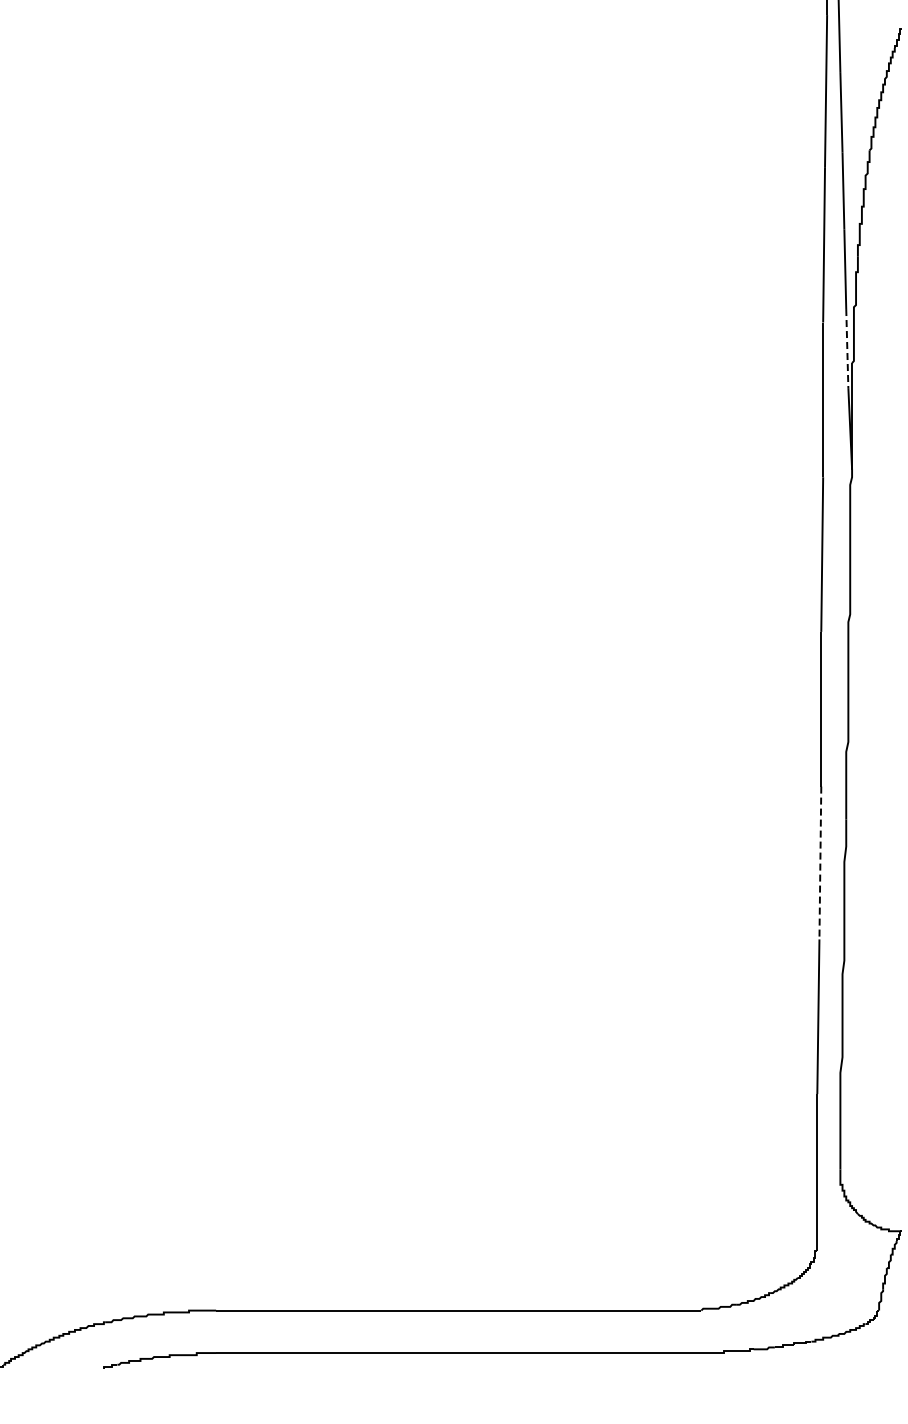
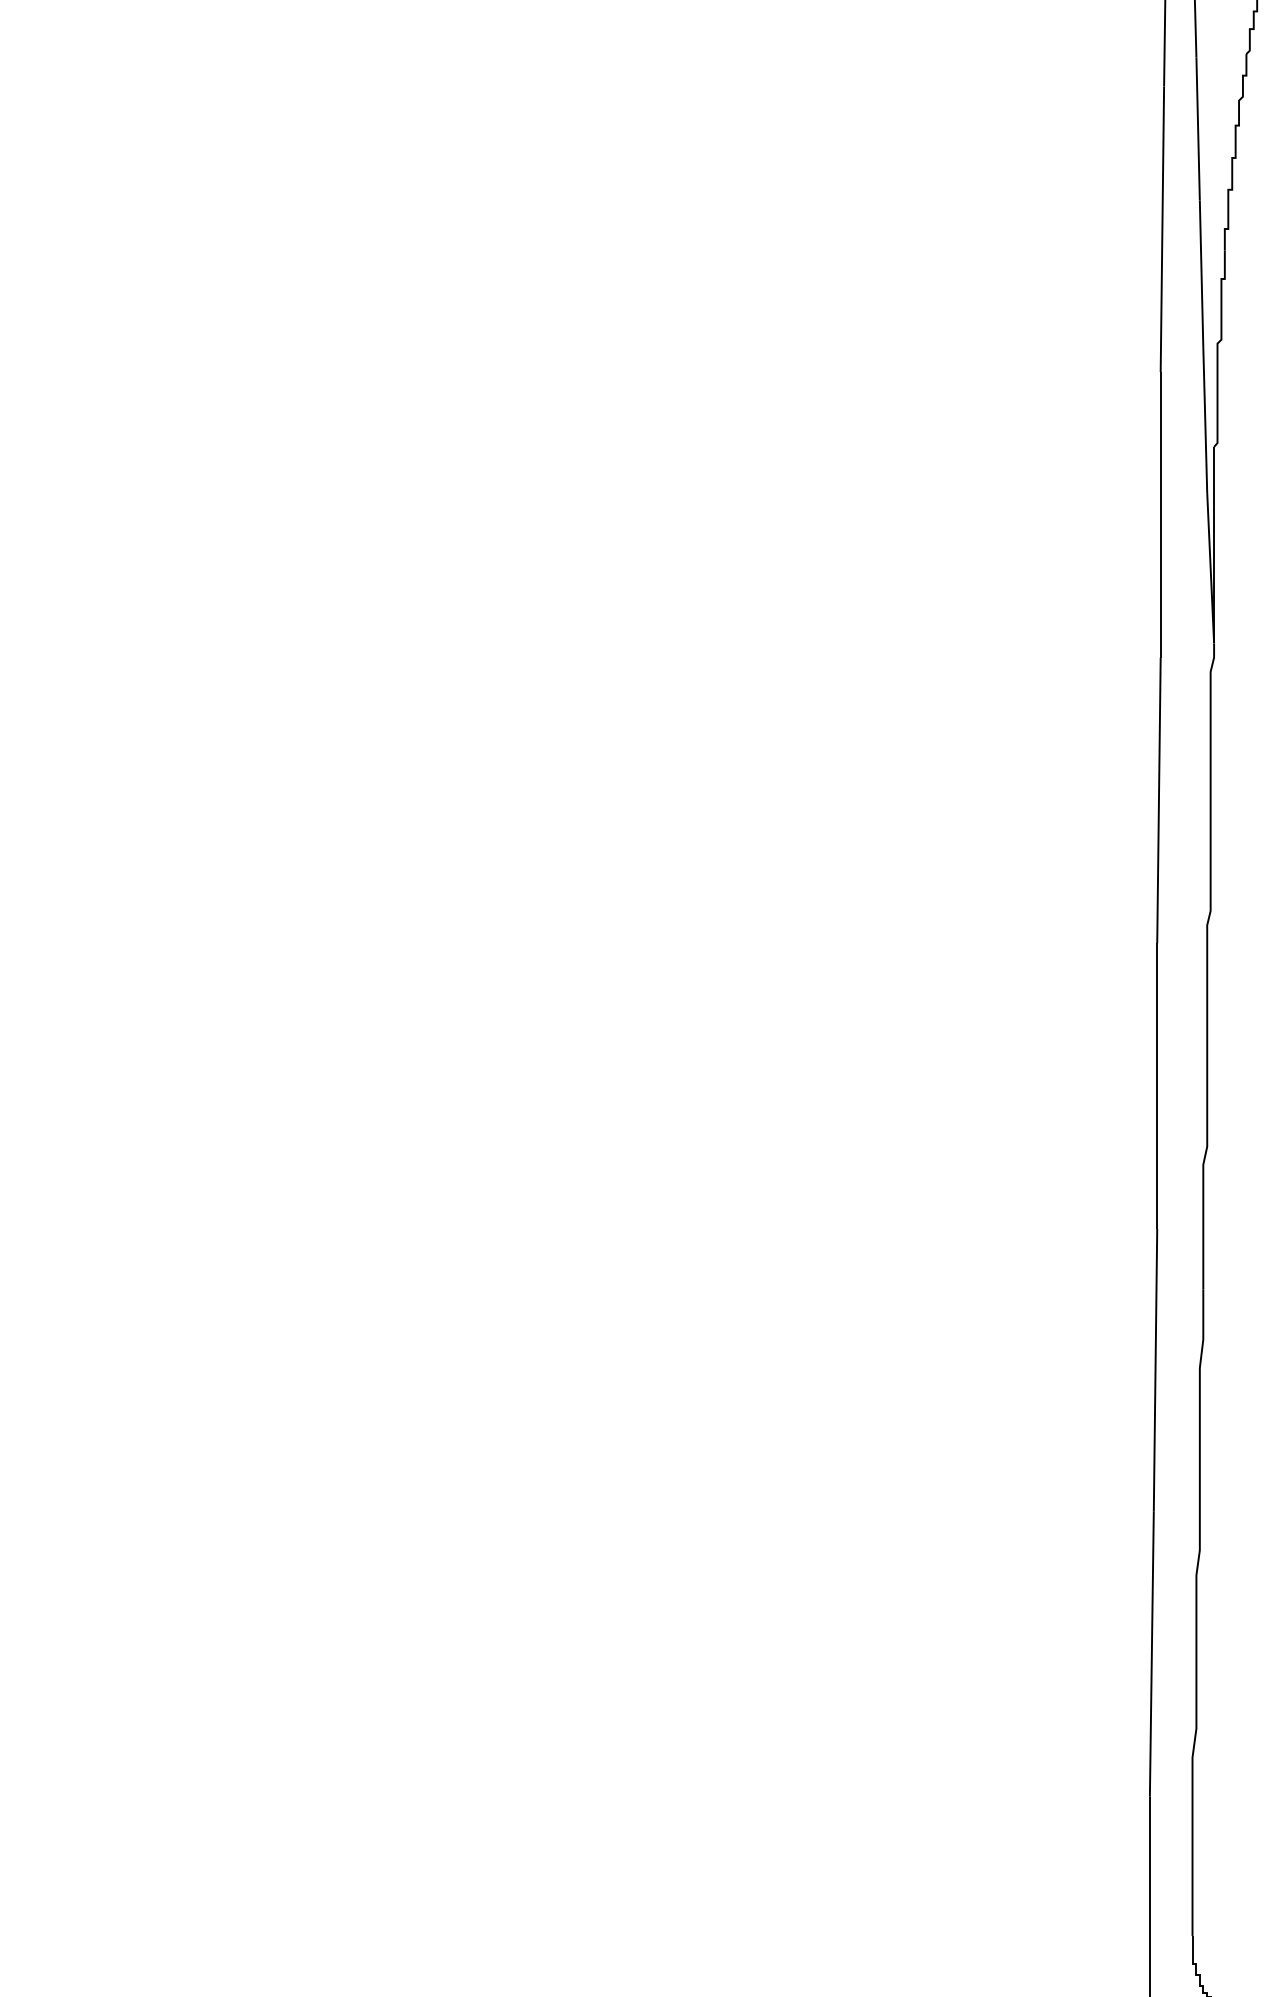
line: (847, 348) -> (1205, 419), dashed -> solid
line: (820, 863) -> (1155, 1370), dashed -> solid

